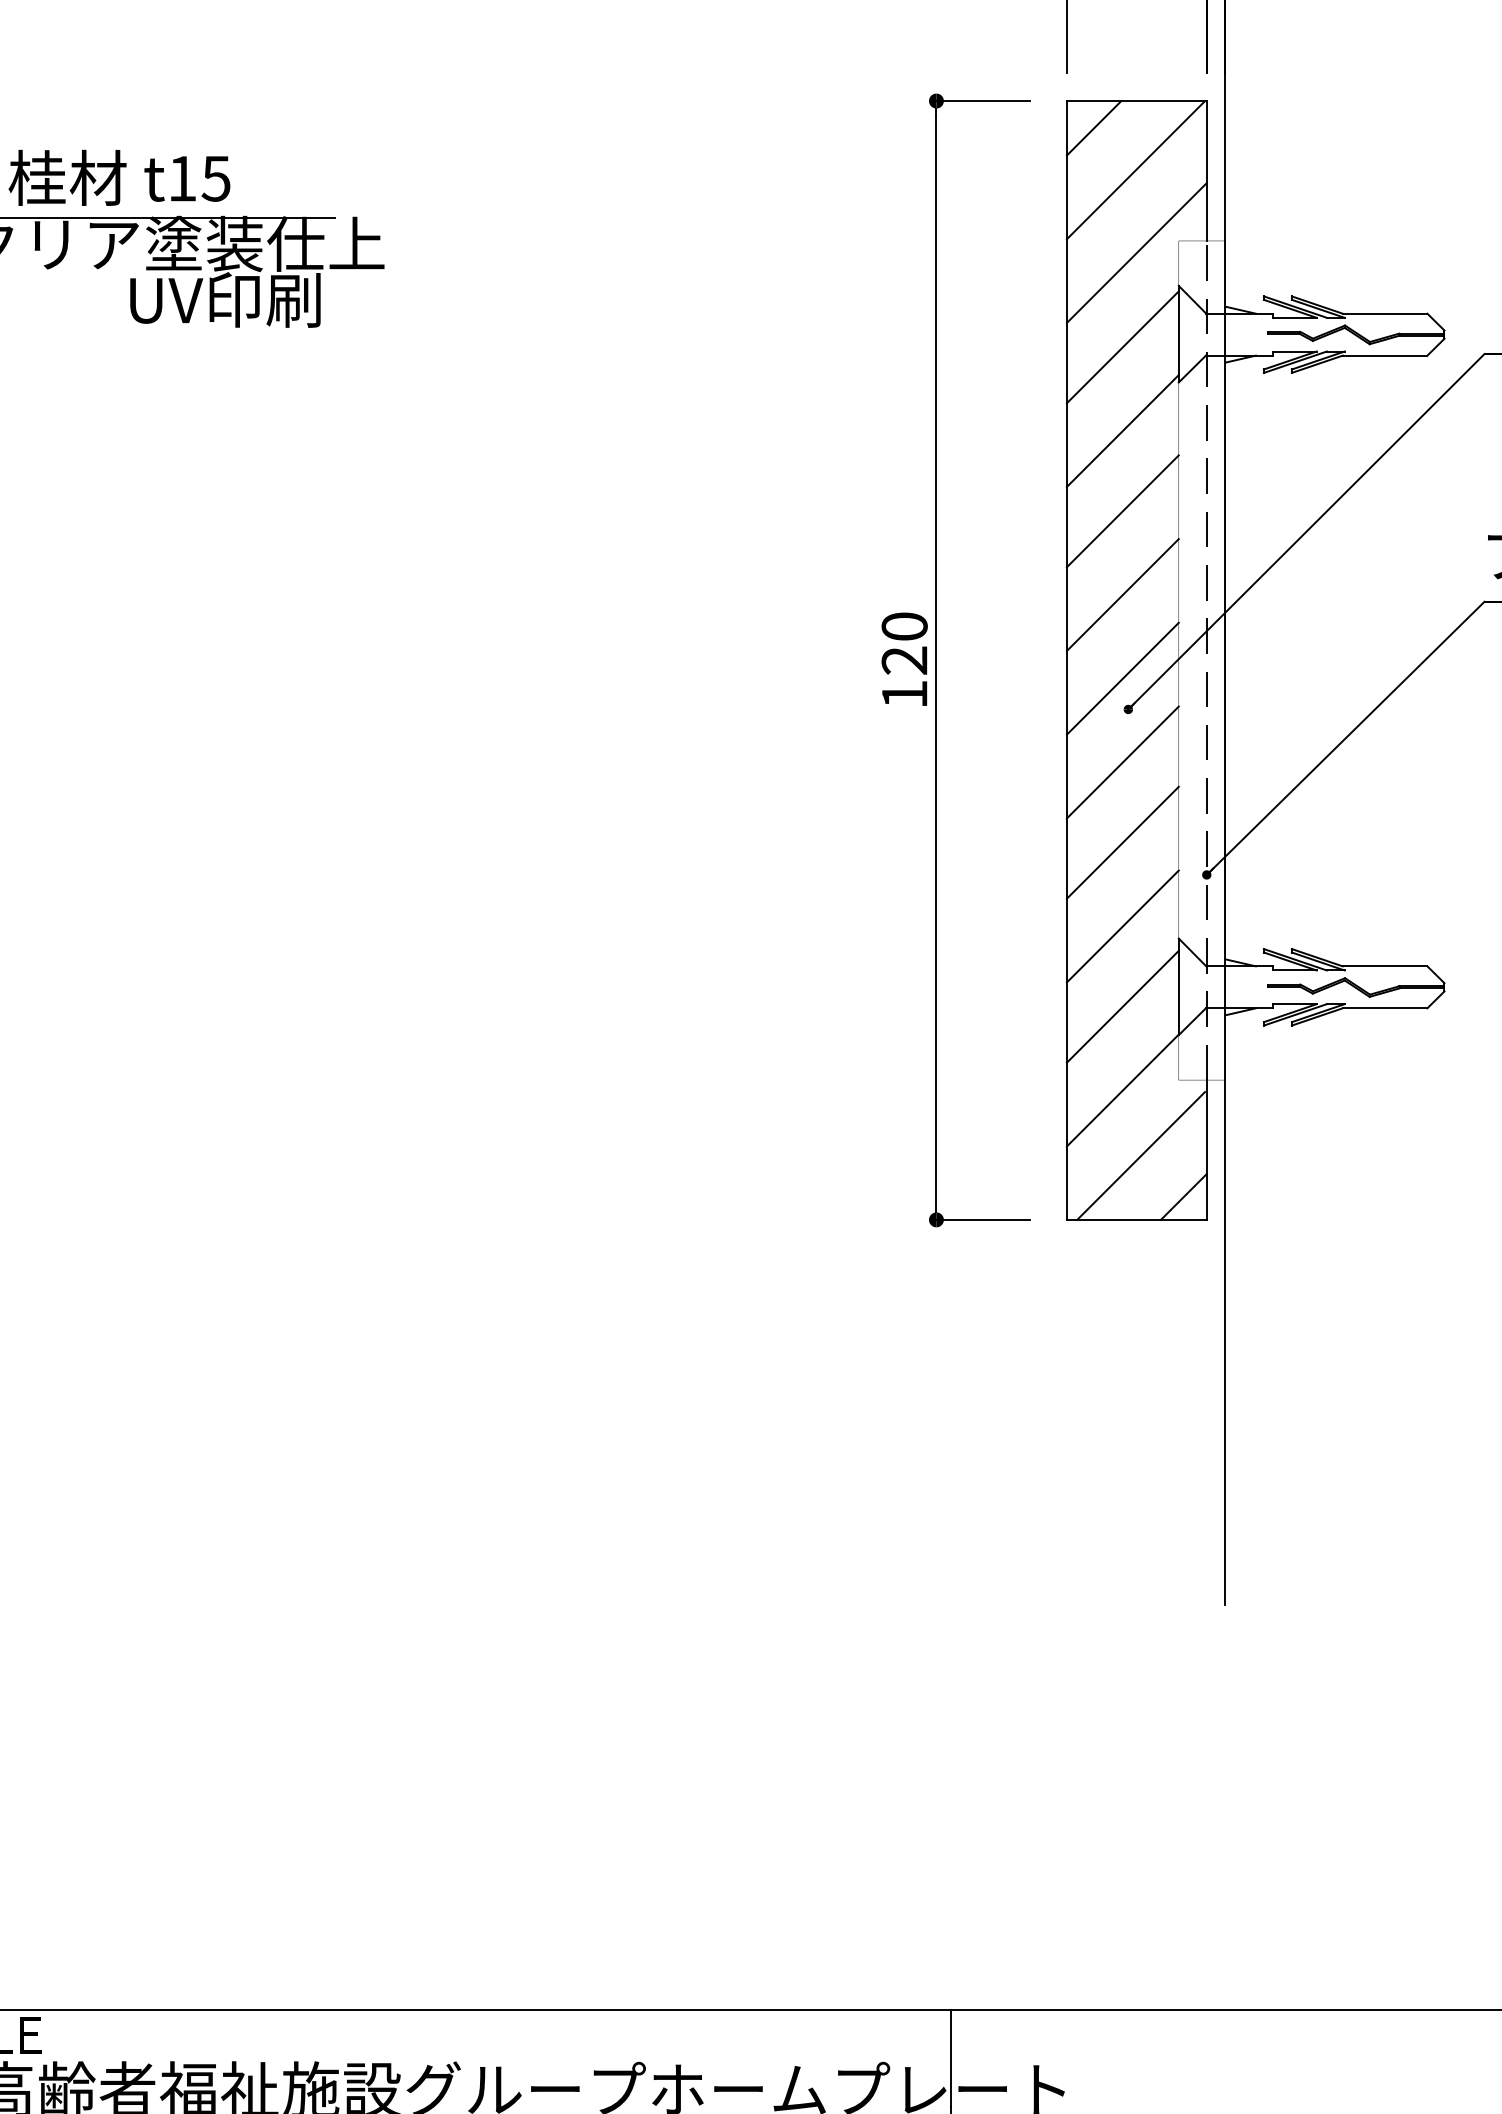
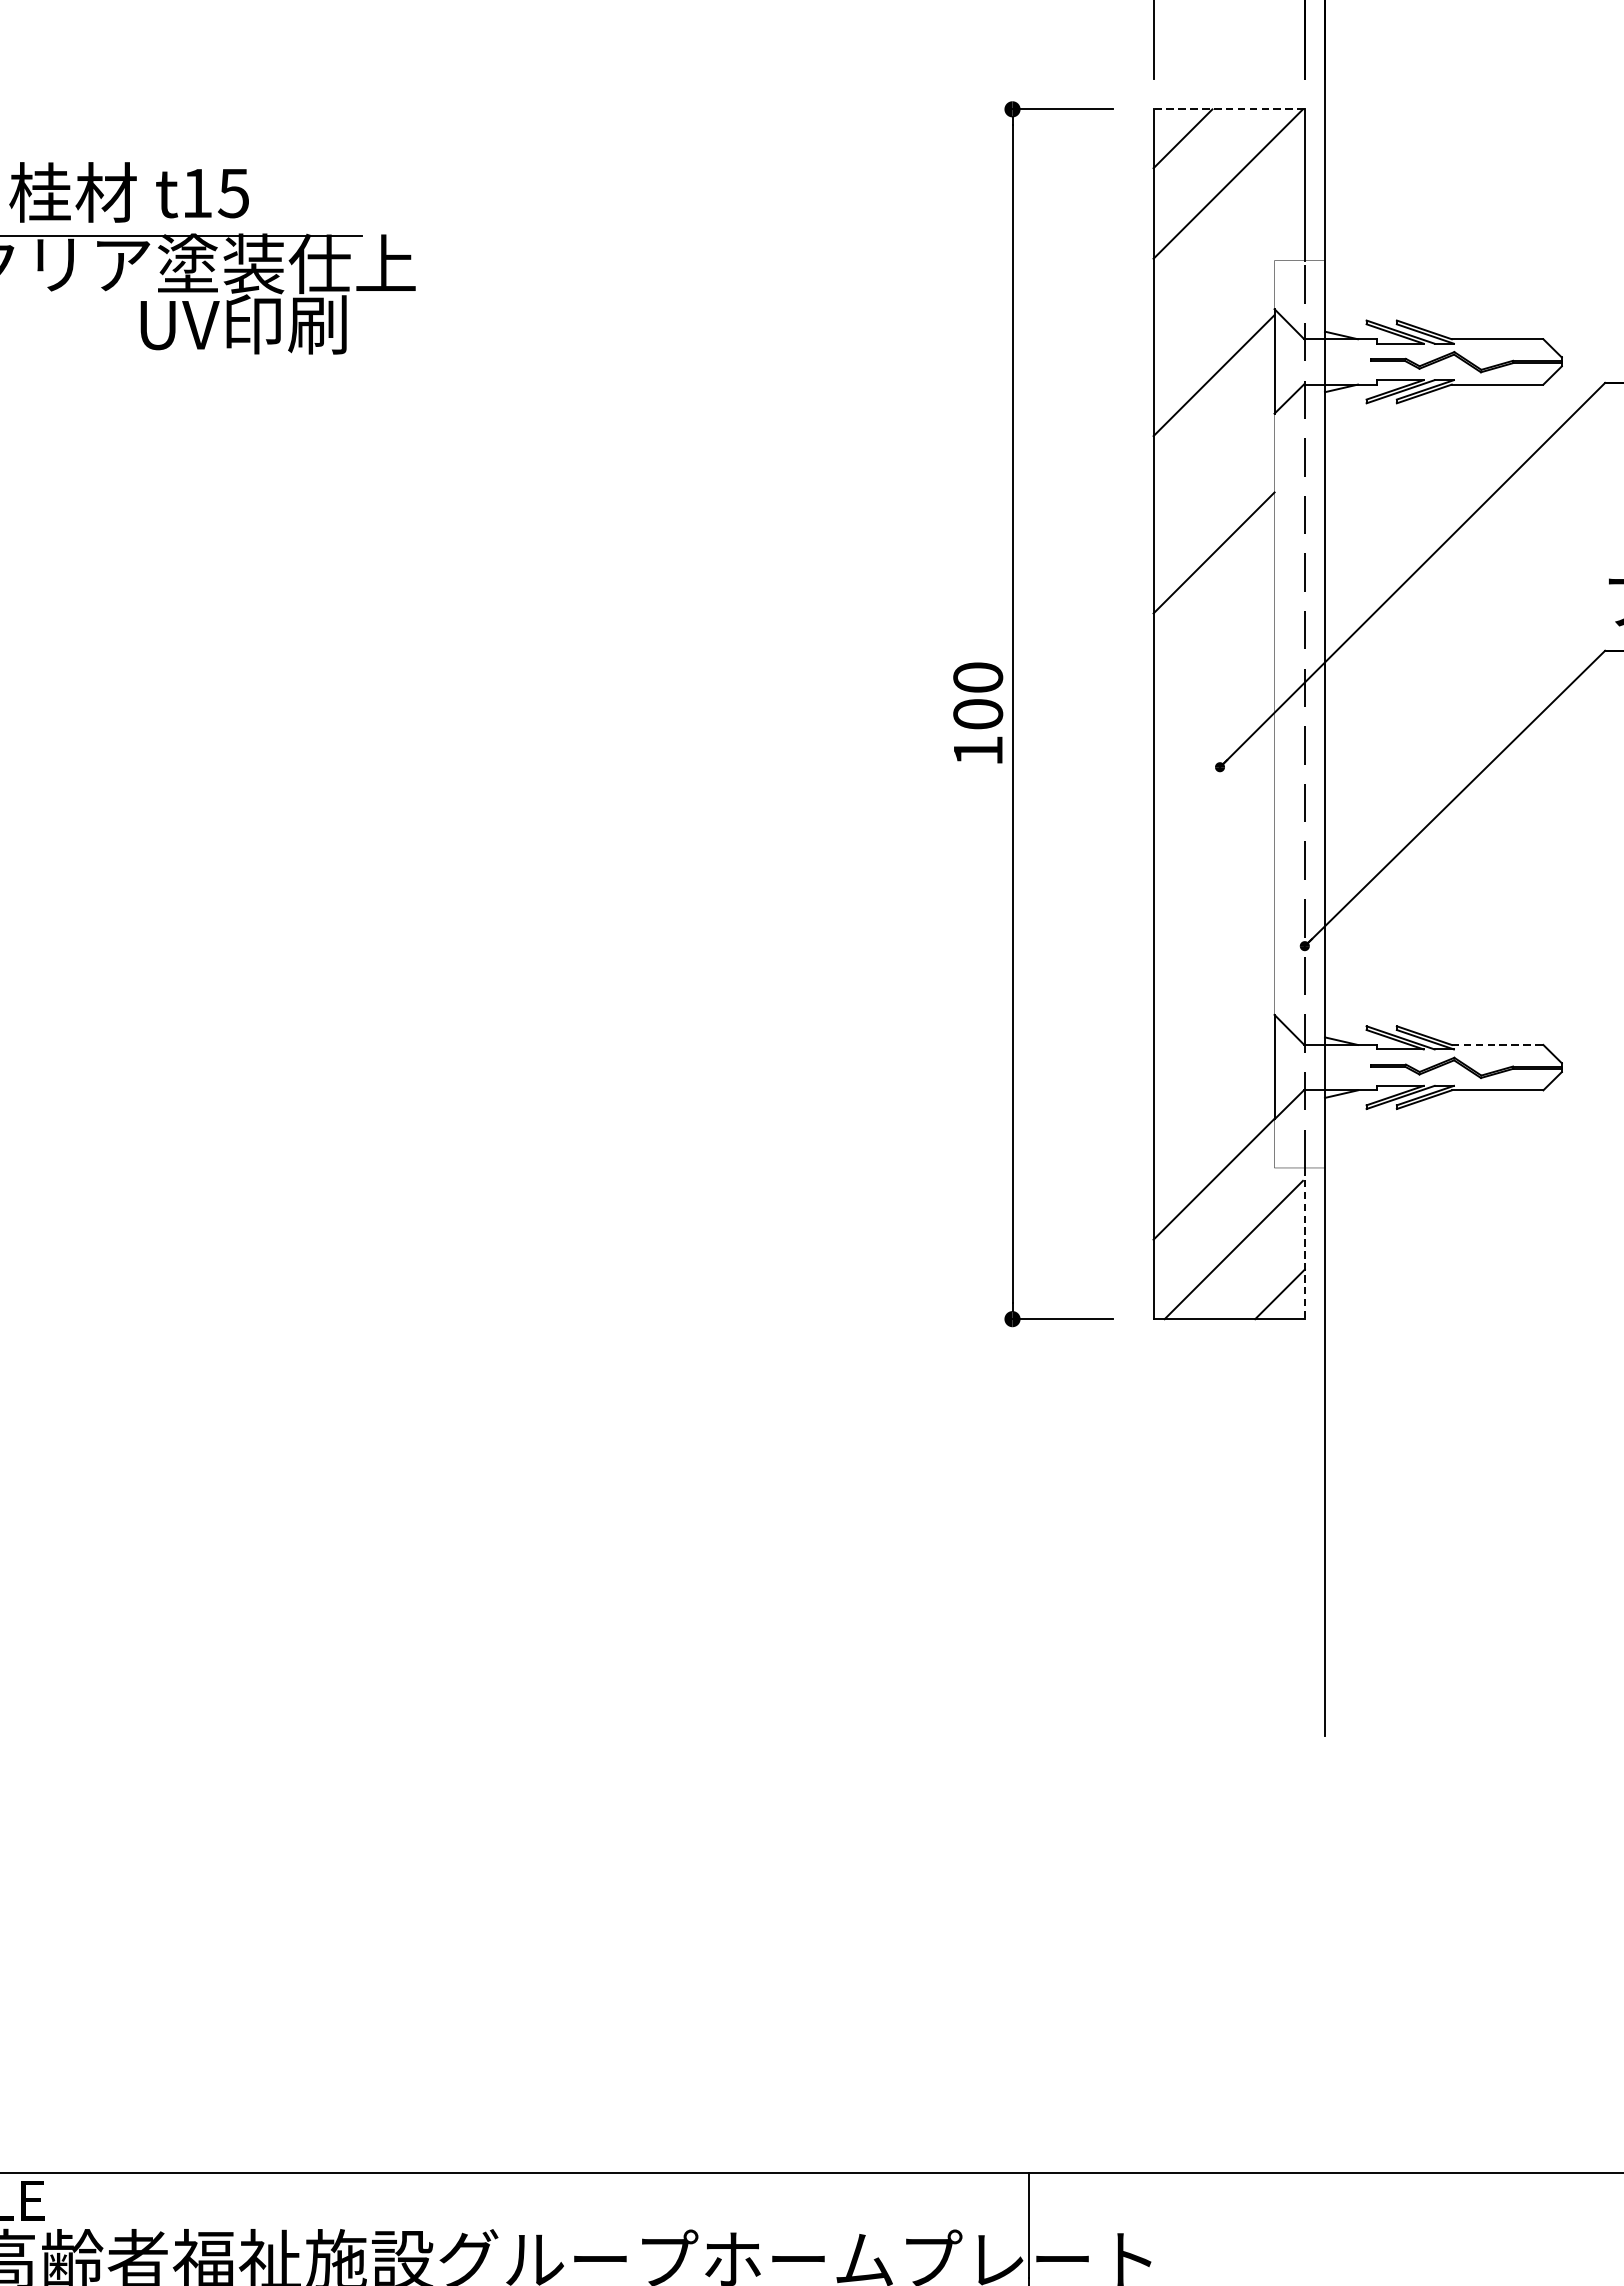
line: (1136, 101) -> (1228, 109), solid -> dashed
line: (1136, 252) -> (1228, 273), removed
line: (1122, 430) -> (1213, 465), removed
line: (1122, 594) -> (1213, 642), removed
text: (904, 660) -> (977, 714), 120 -> 100
line: (1122, 678) -> (1213, 733), removed
line: (1122, 762) -> (1213, 824), removed
line: (1122, 842) -> (1213, 911), removed
line: (1122, 926) -> (1213, 1001), removed
line: (1385, 966) -> (1498, 1045), solid -> dashed
line: (1122, 1006) -> (1213, 1088), removed
line: (1206, 1150) -> (1304, 1244), solid -> dashed

